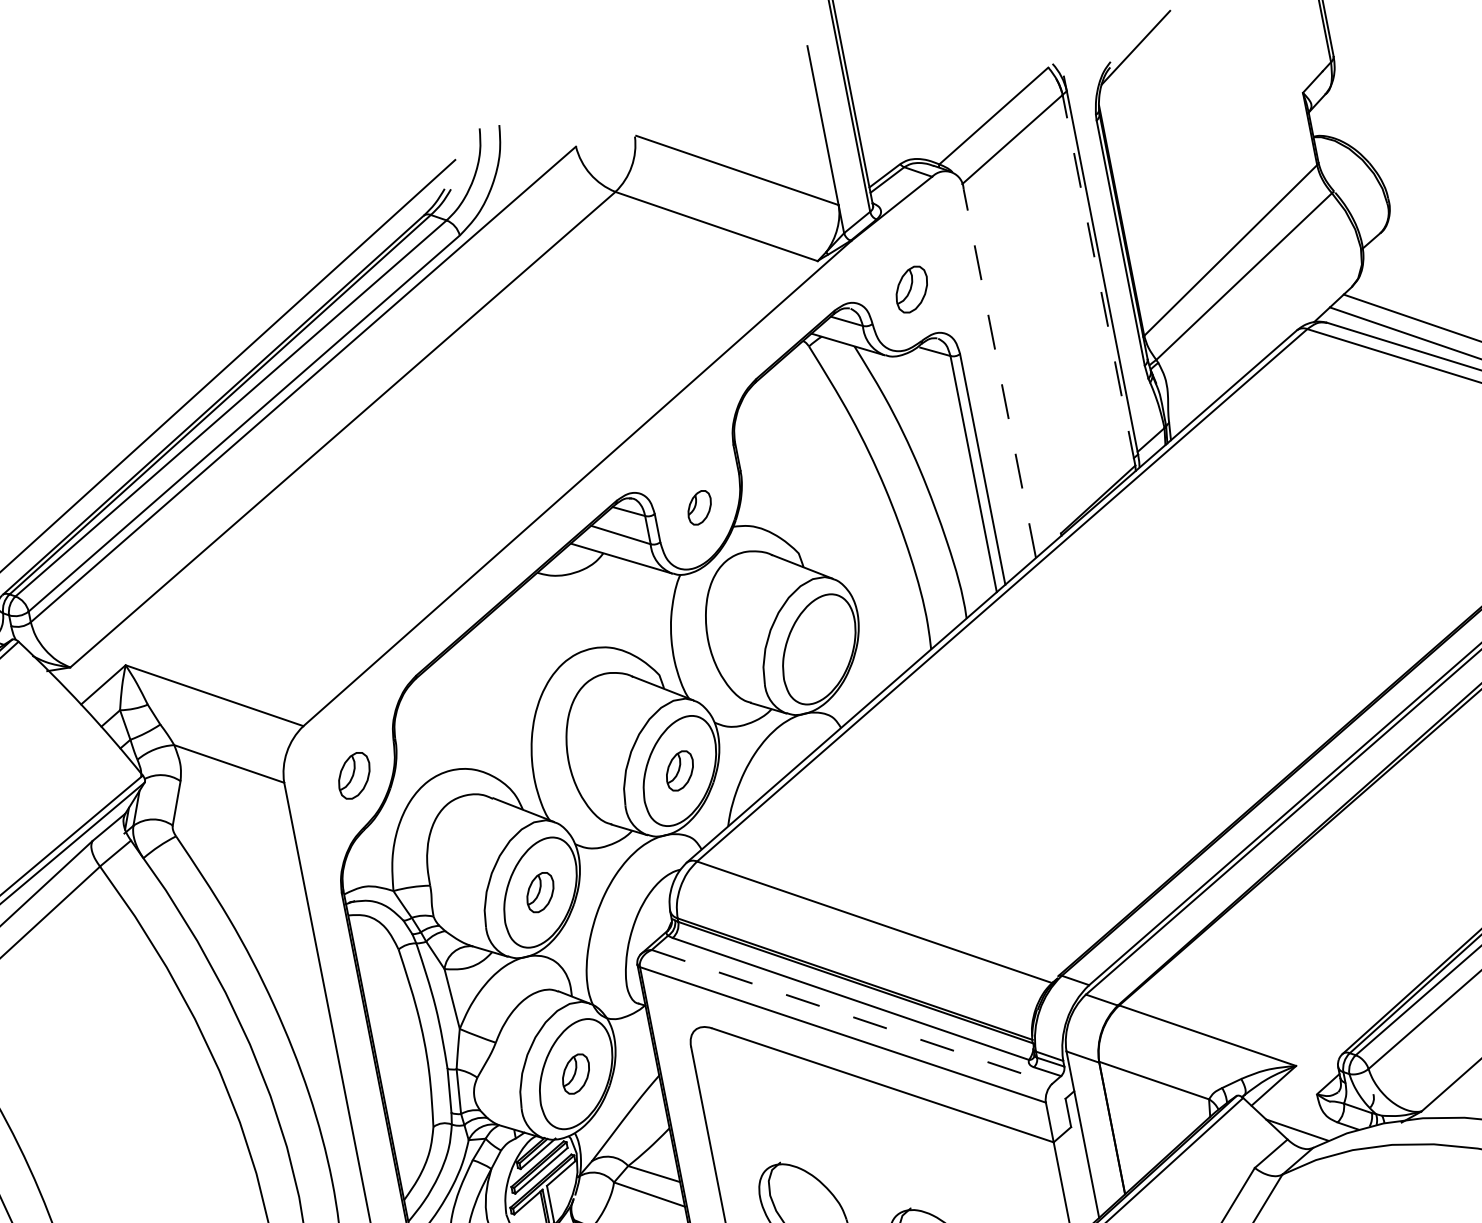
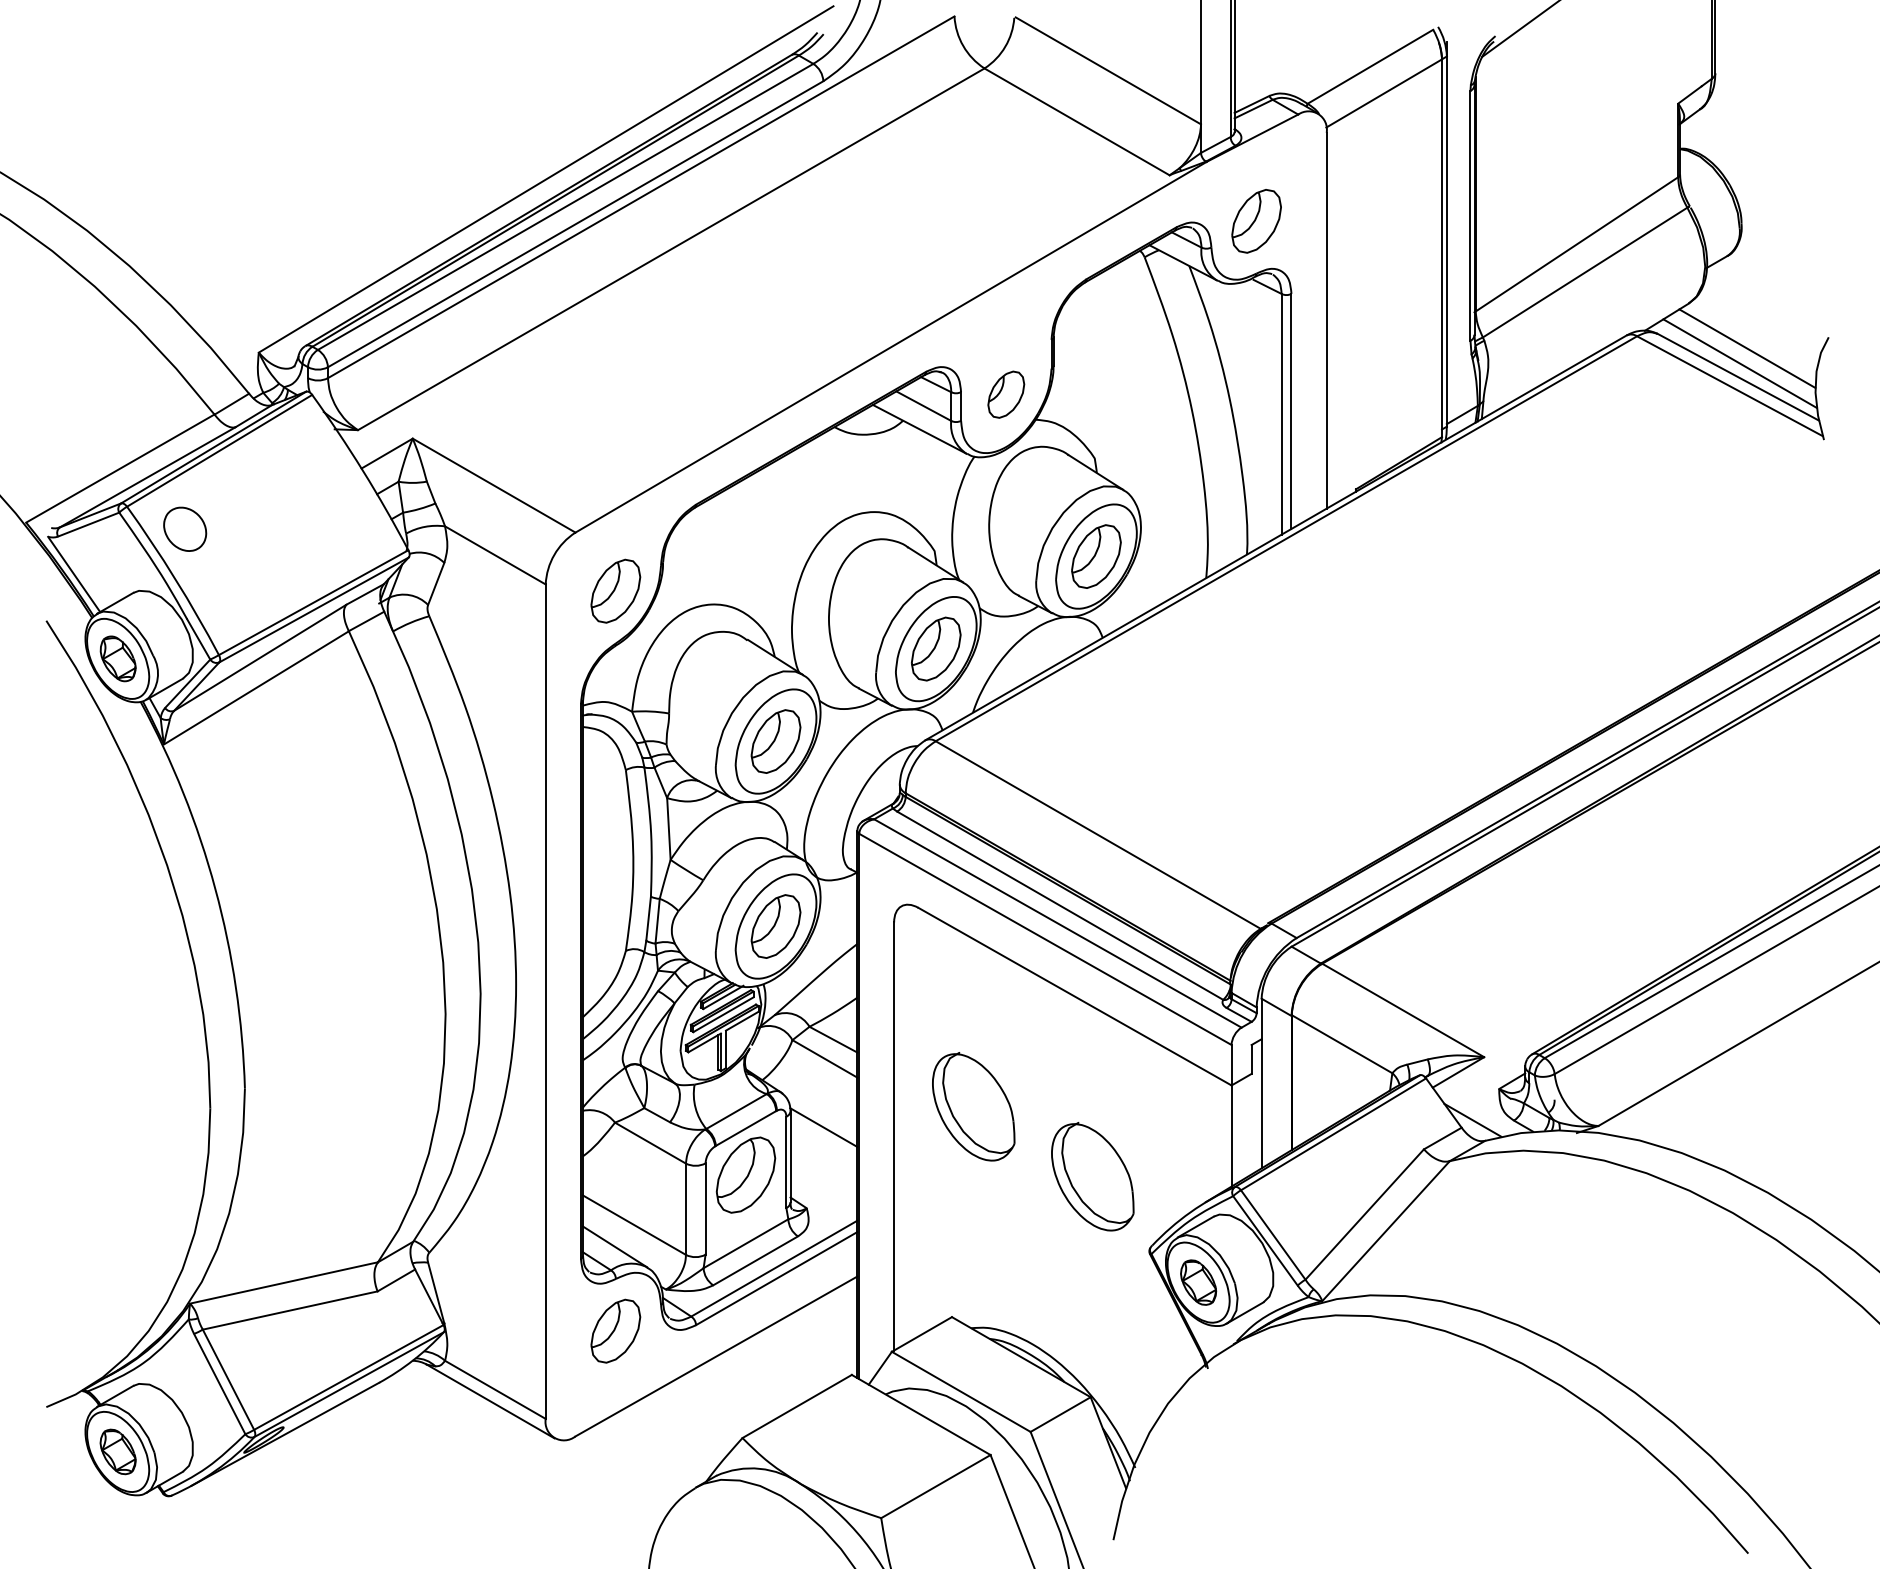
line: (1099, 280) -> (1442, 248), dashed -> solid
part: (911, 289) -> (1256, 221), size x1.43
line: (999, 373) -> (1326, 320), dashed -> solid
part: (699, 507) -> (1006, 394), size x1.43
part: (819, 649) -> (1096, 556), added
part: (680, 770) -> (936, 648), size x1.67
part: (353, 775) -> (615, 590), size x1.43
part: (539, 892) -> (775, 741), size x1.67
line: (852, 1016) -> (1058, 923), dashed -> solid
part: (575, 1074) -> (775, 926), size x1.67

